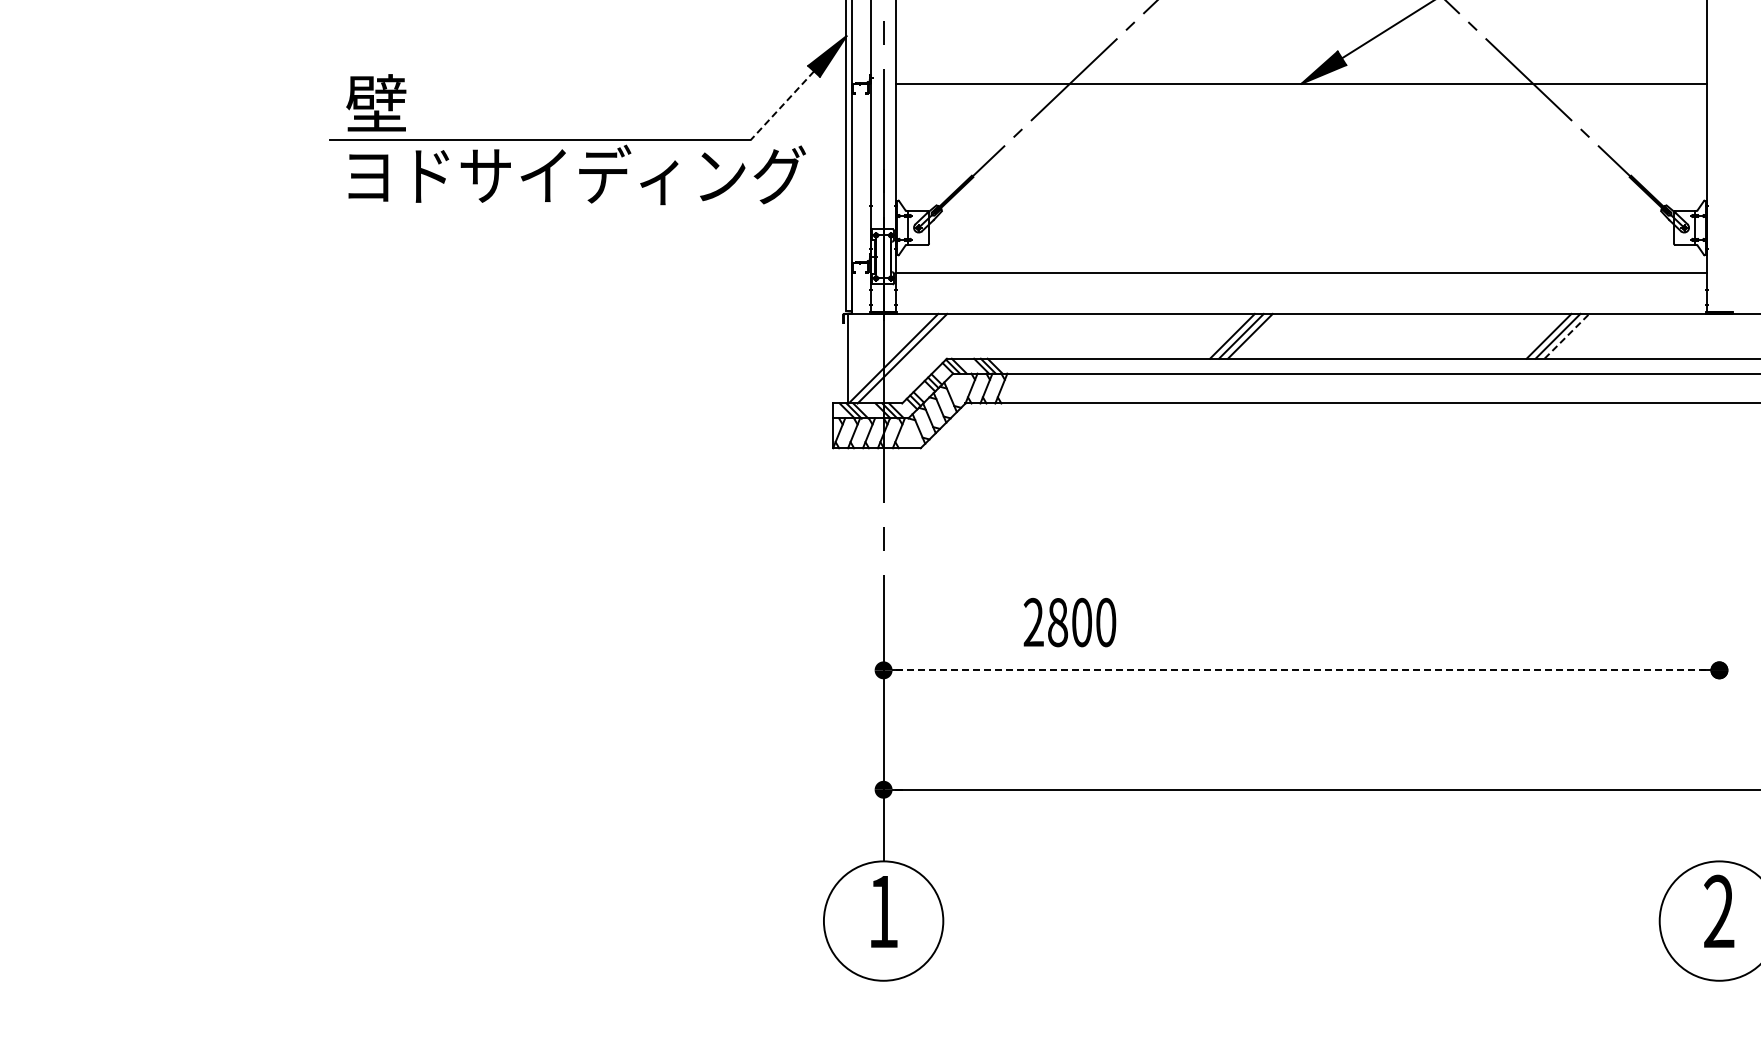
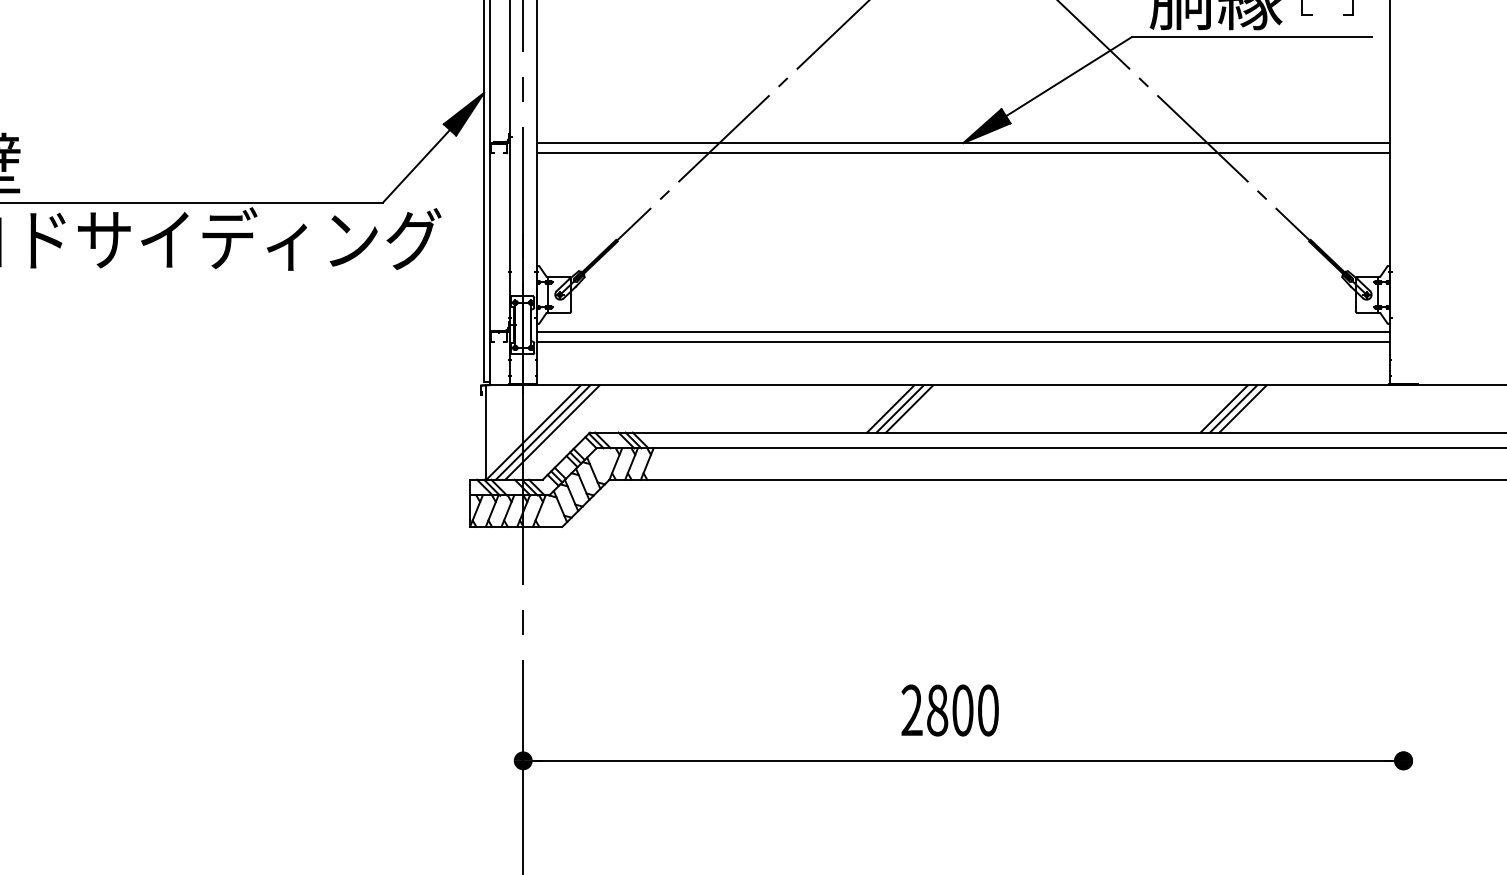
line: (1301, 93) -> (963, 153), added
line: (782, 105) -> (416, 165), dashed -> solid
line: (1301, 262) -> (963, 331), added
line: (1566, 336) -> (1242, 409), dashed -> solid
line: (911, 358) -> (552, 432), added
text: (1069, 622) -> (949, 710), moved
line: (1301, 670) -> (963, 761), dashed -> solid

